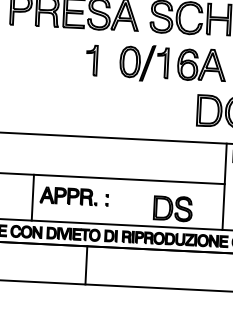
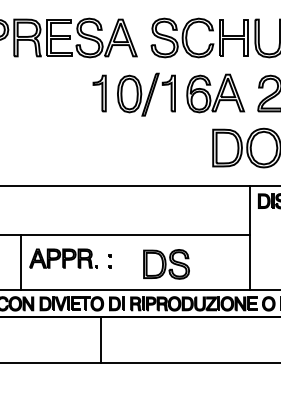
part: (91, 60) -> (99, 93), moved
part: (173, 208) -> (166, 264), moved
line: (85, 265) -> (100, 340), moved

